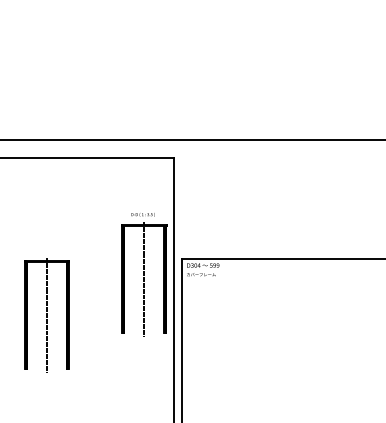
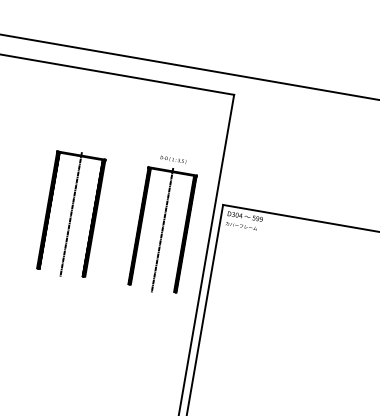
part: (144, 274) -> (163, 224), moved
part: (46, 315) -> (70, 214), moved

